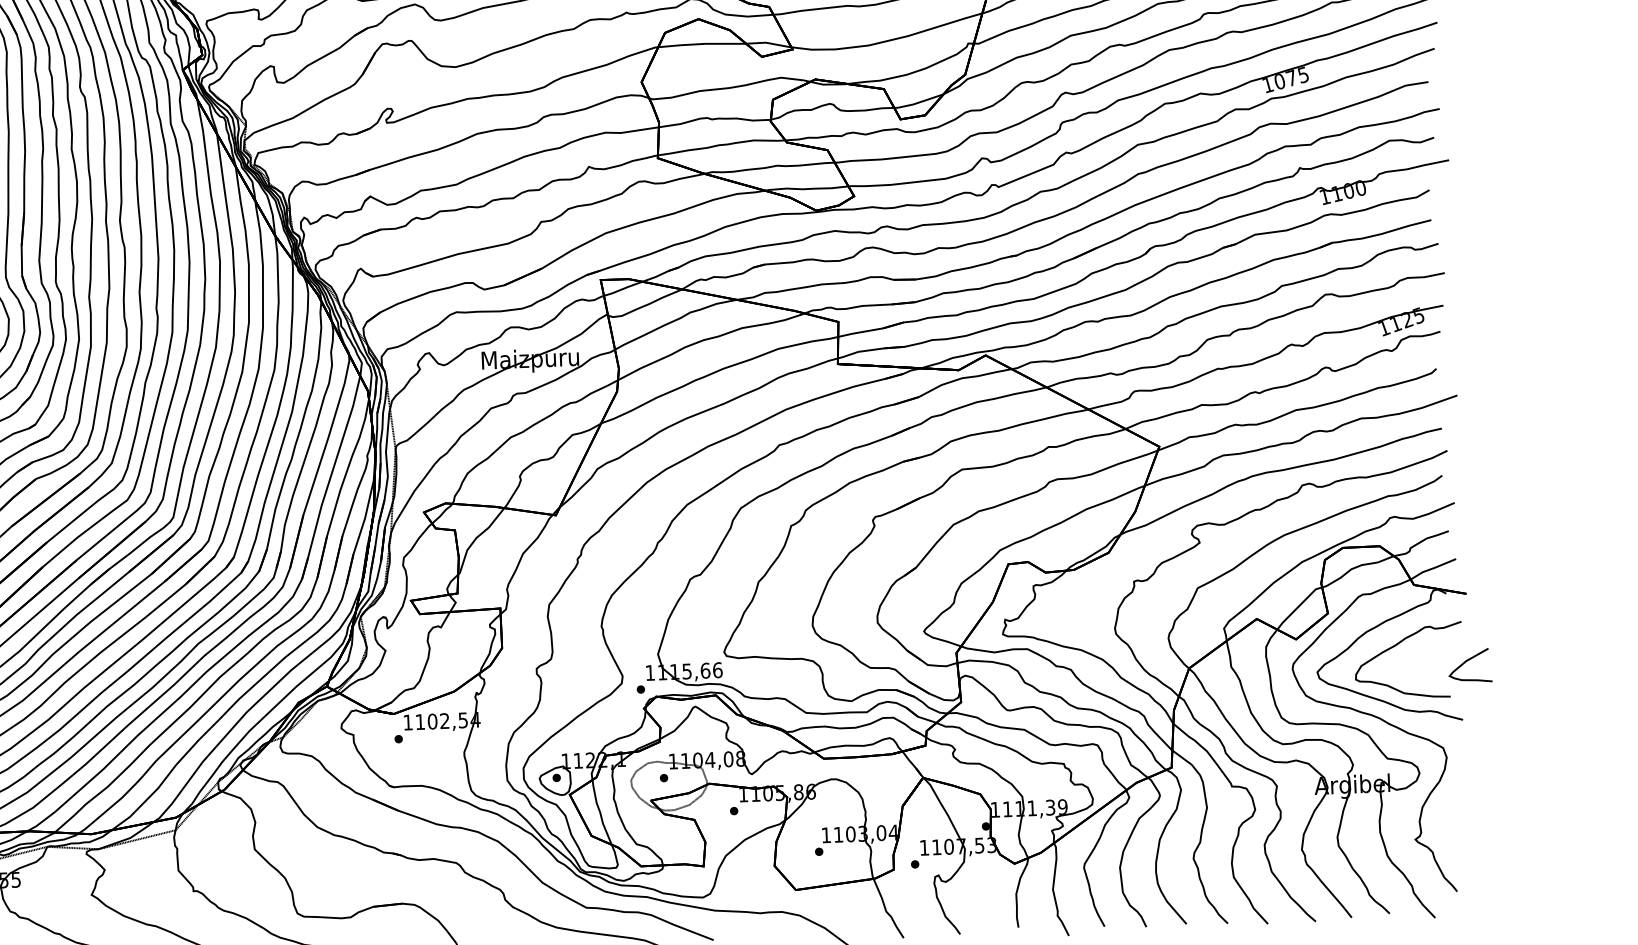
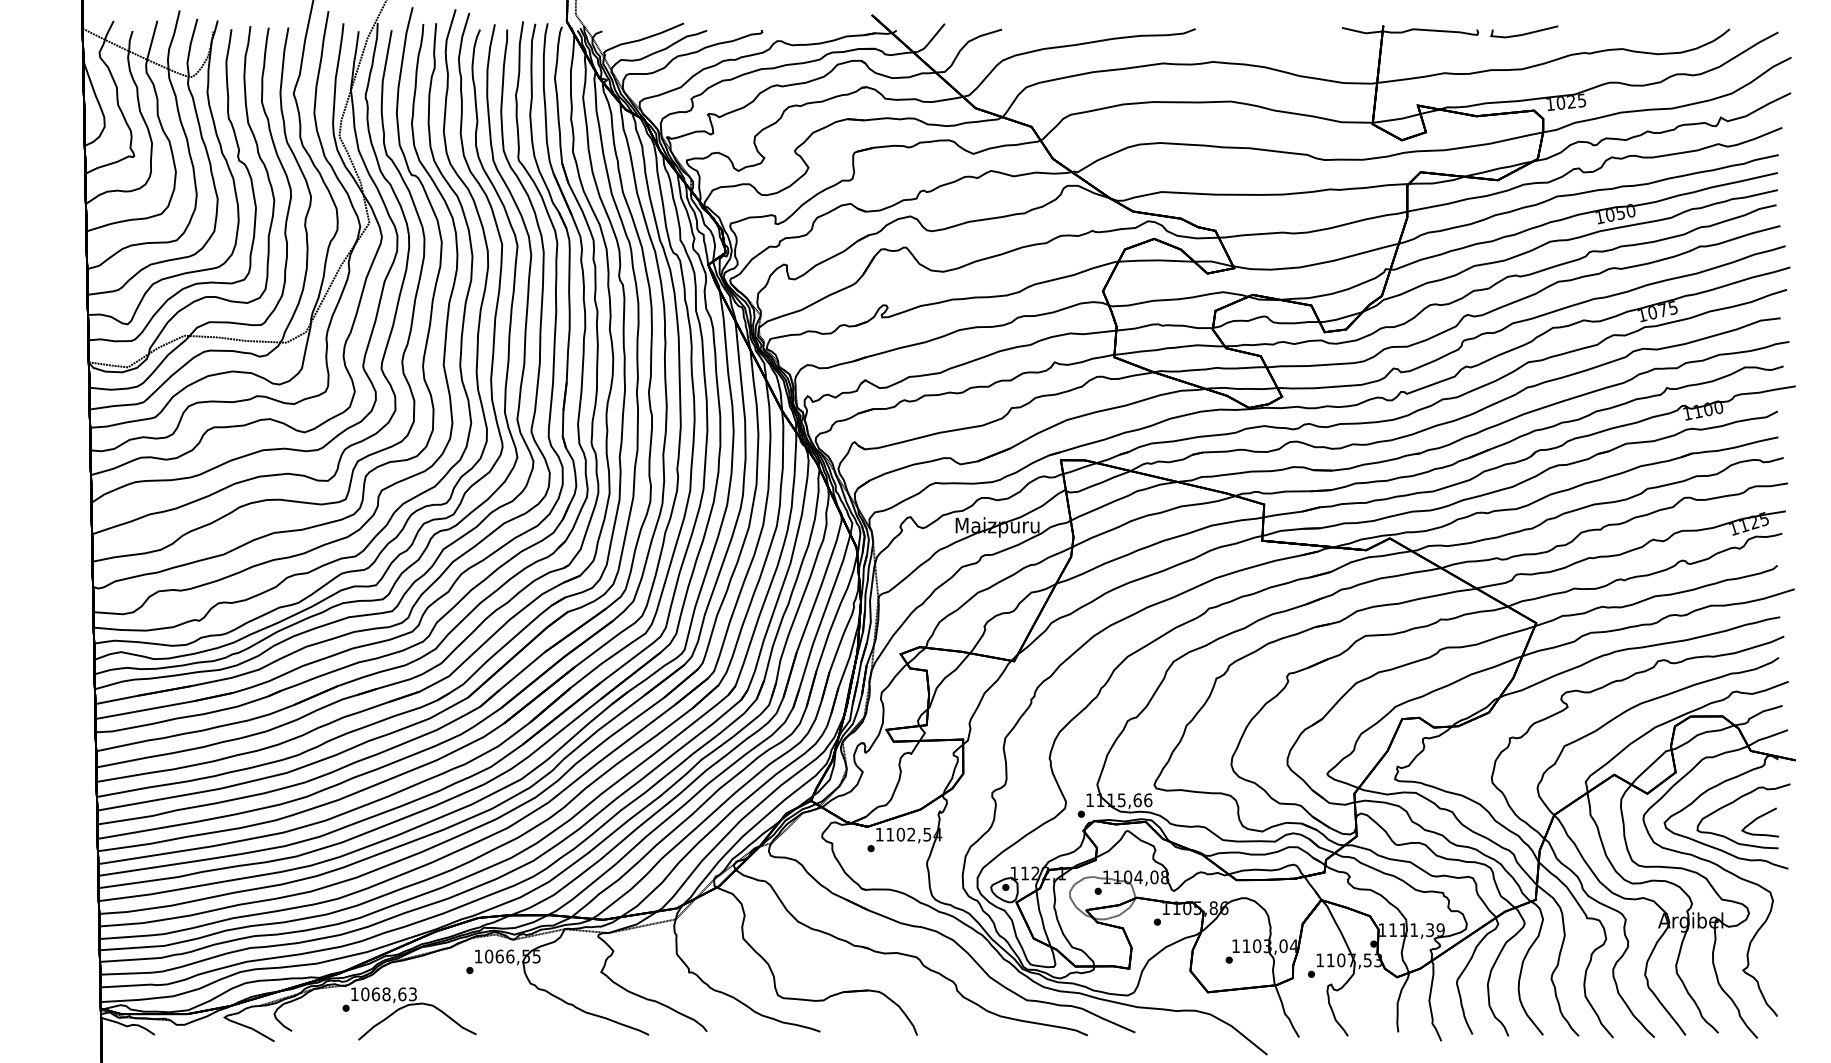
curve: (1468, 661) -> (1759, 818), moved

